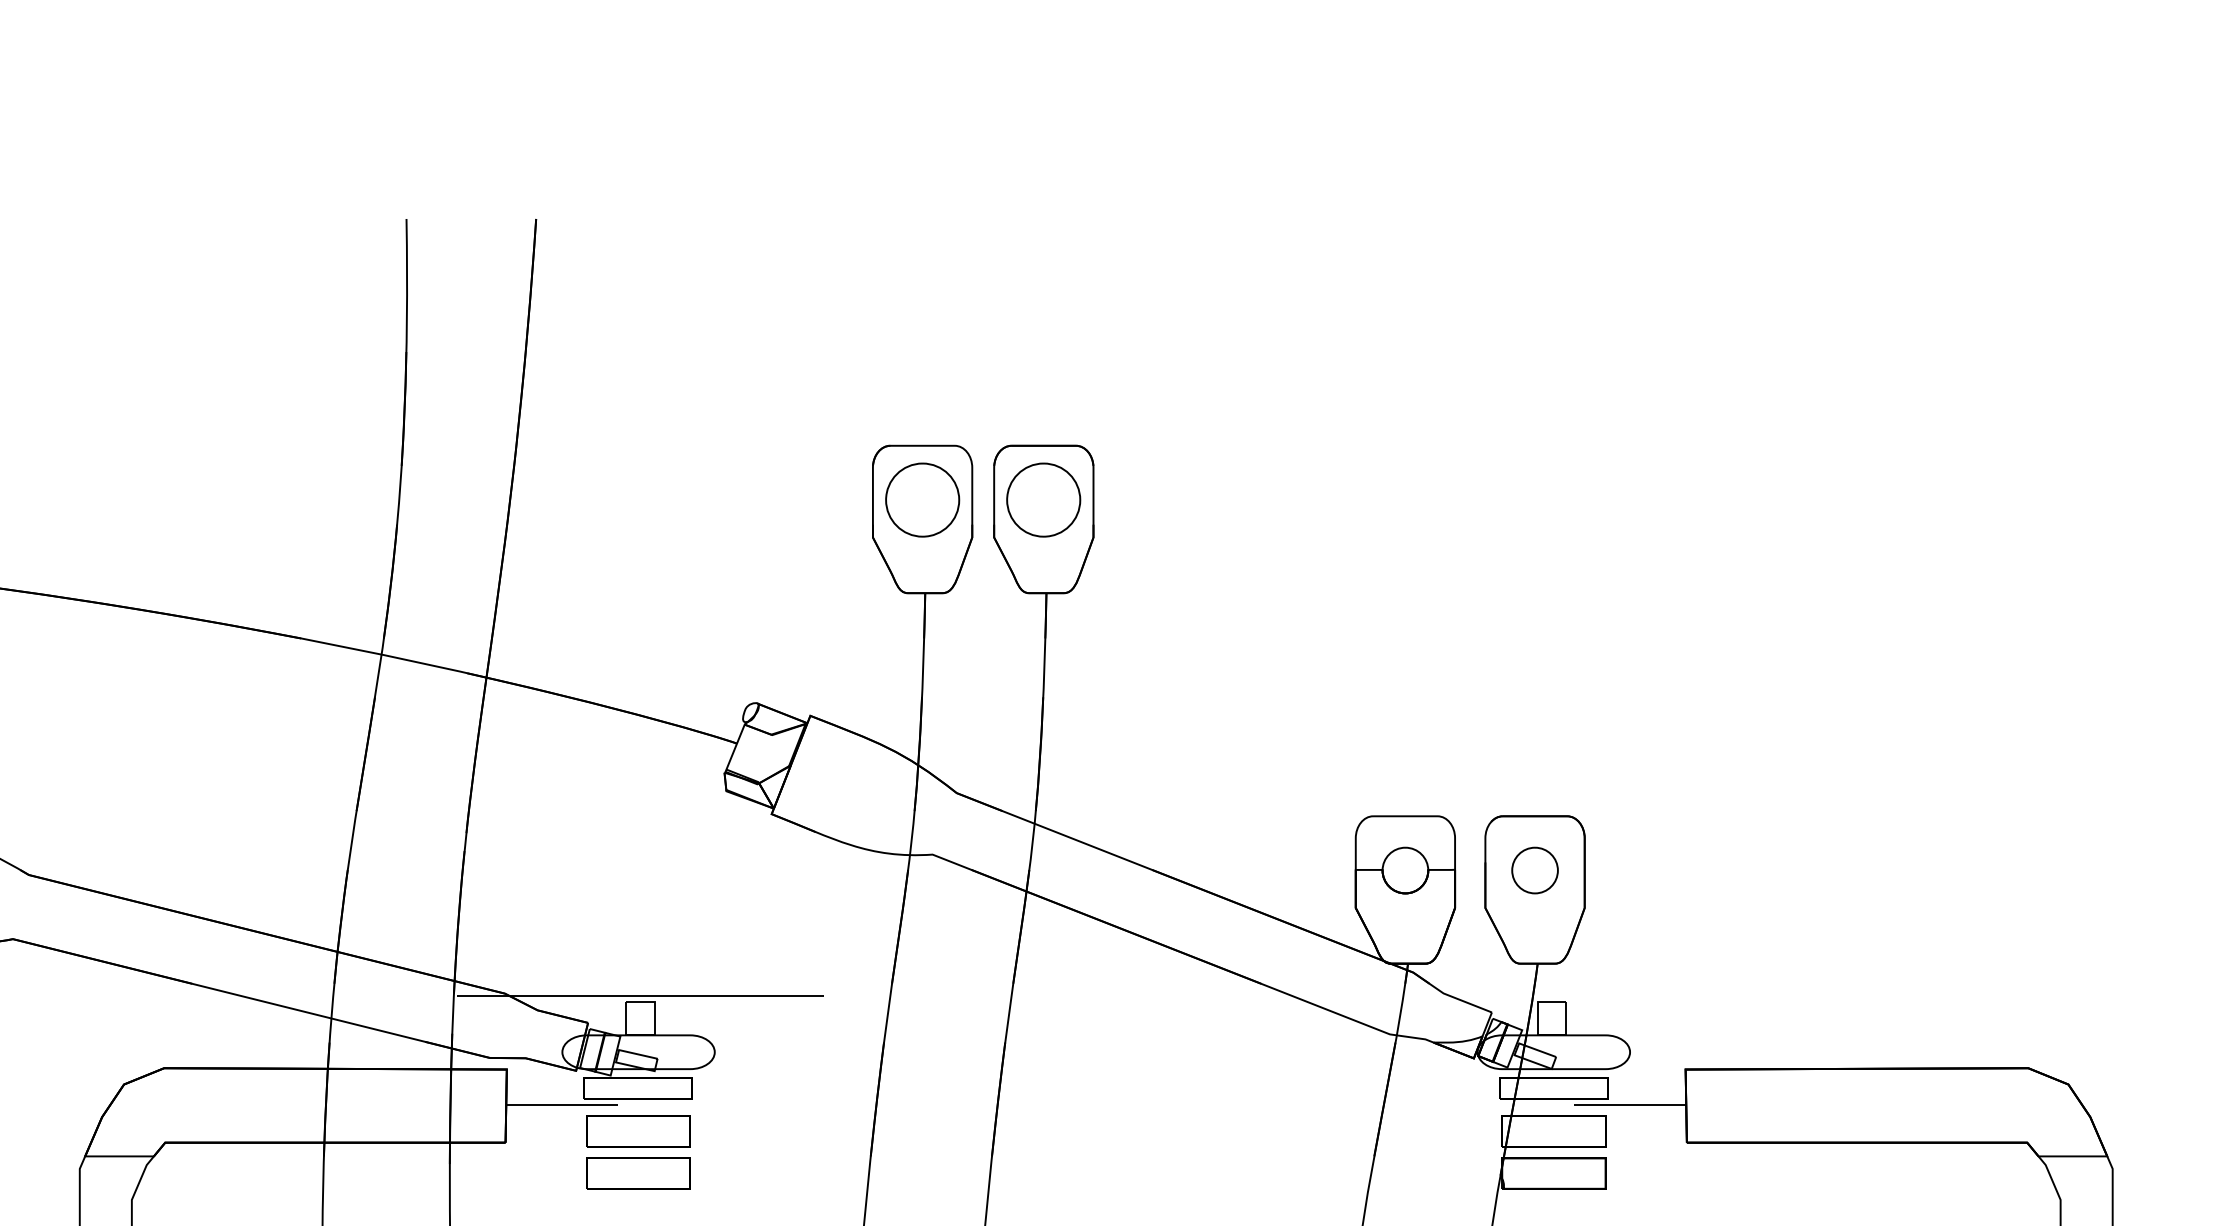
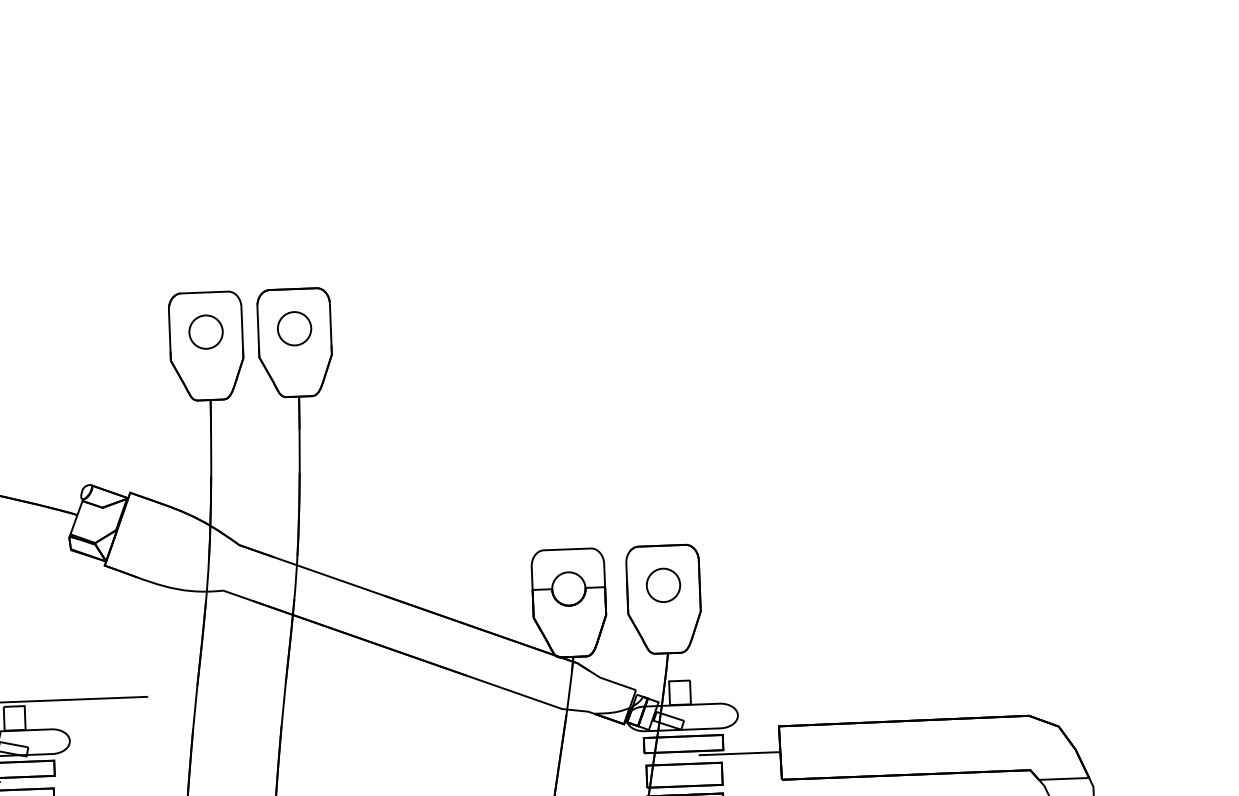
part: (922, 499) -> (206, 331), size x0.62
part: (1043, 499) -> (294, 328), size x0.62

